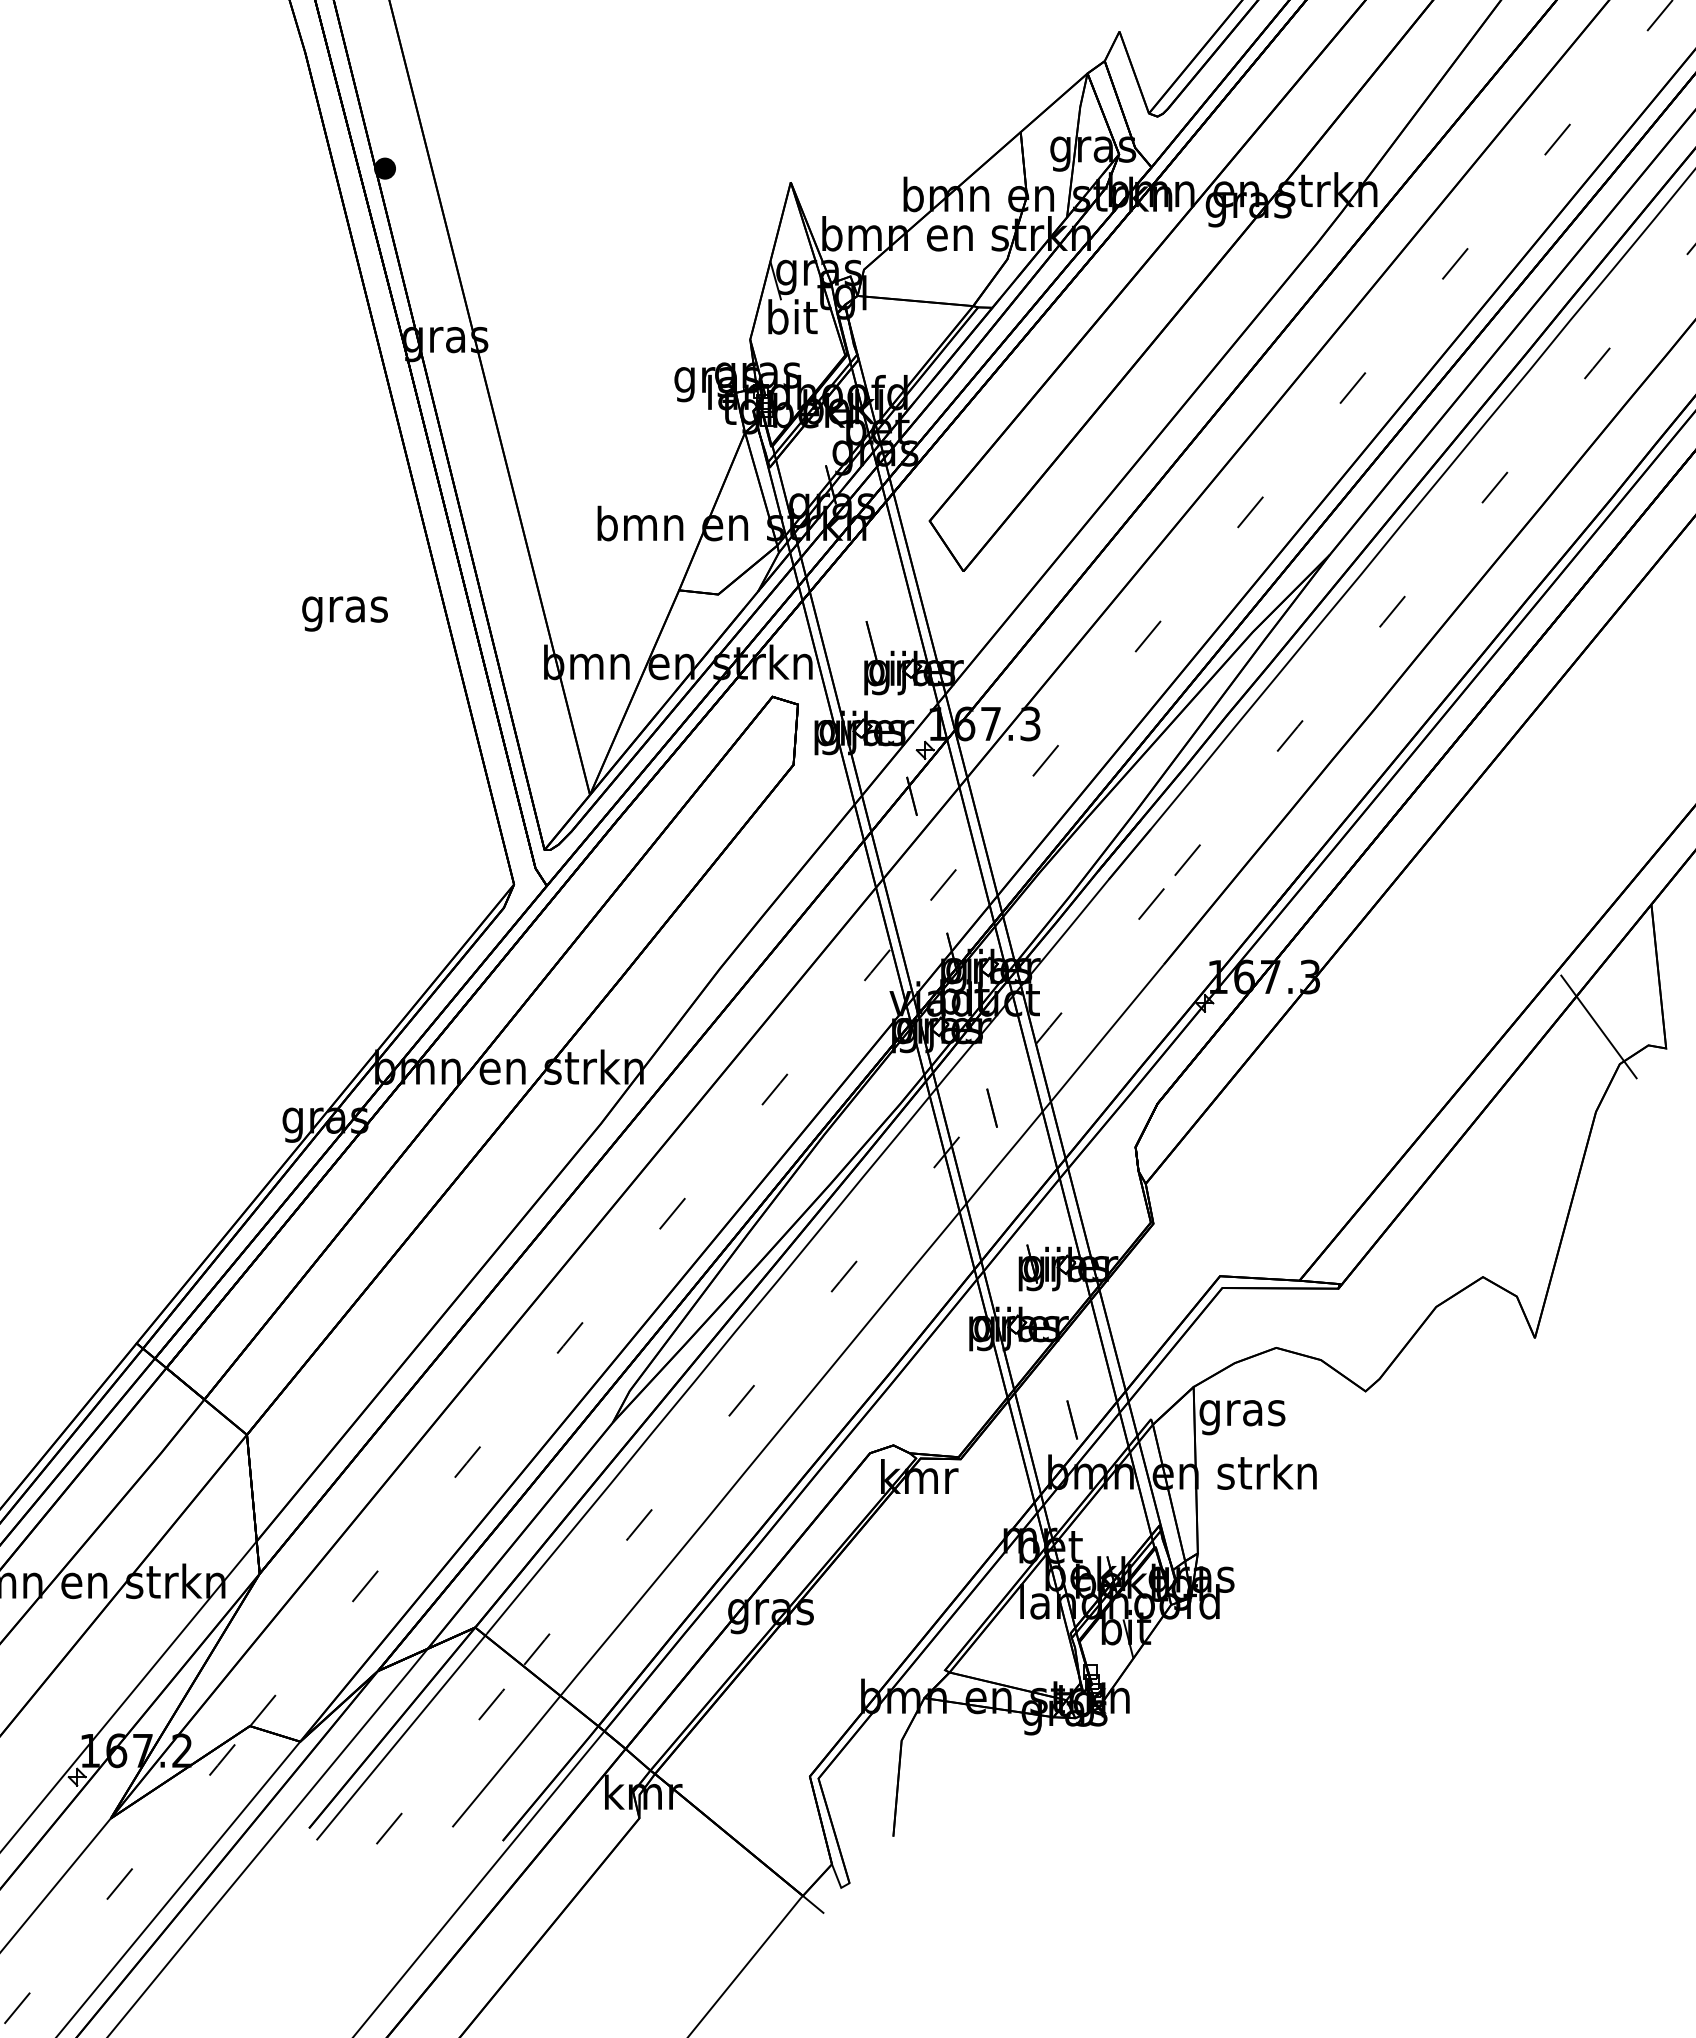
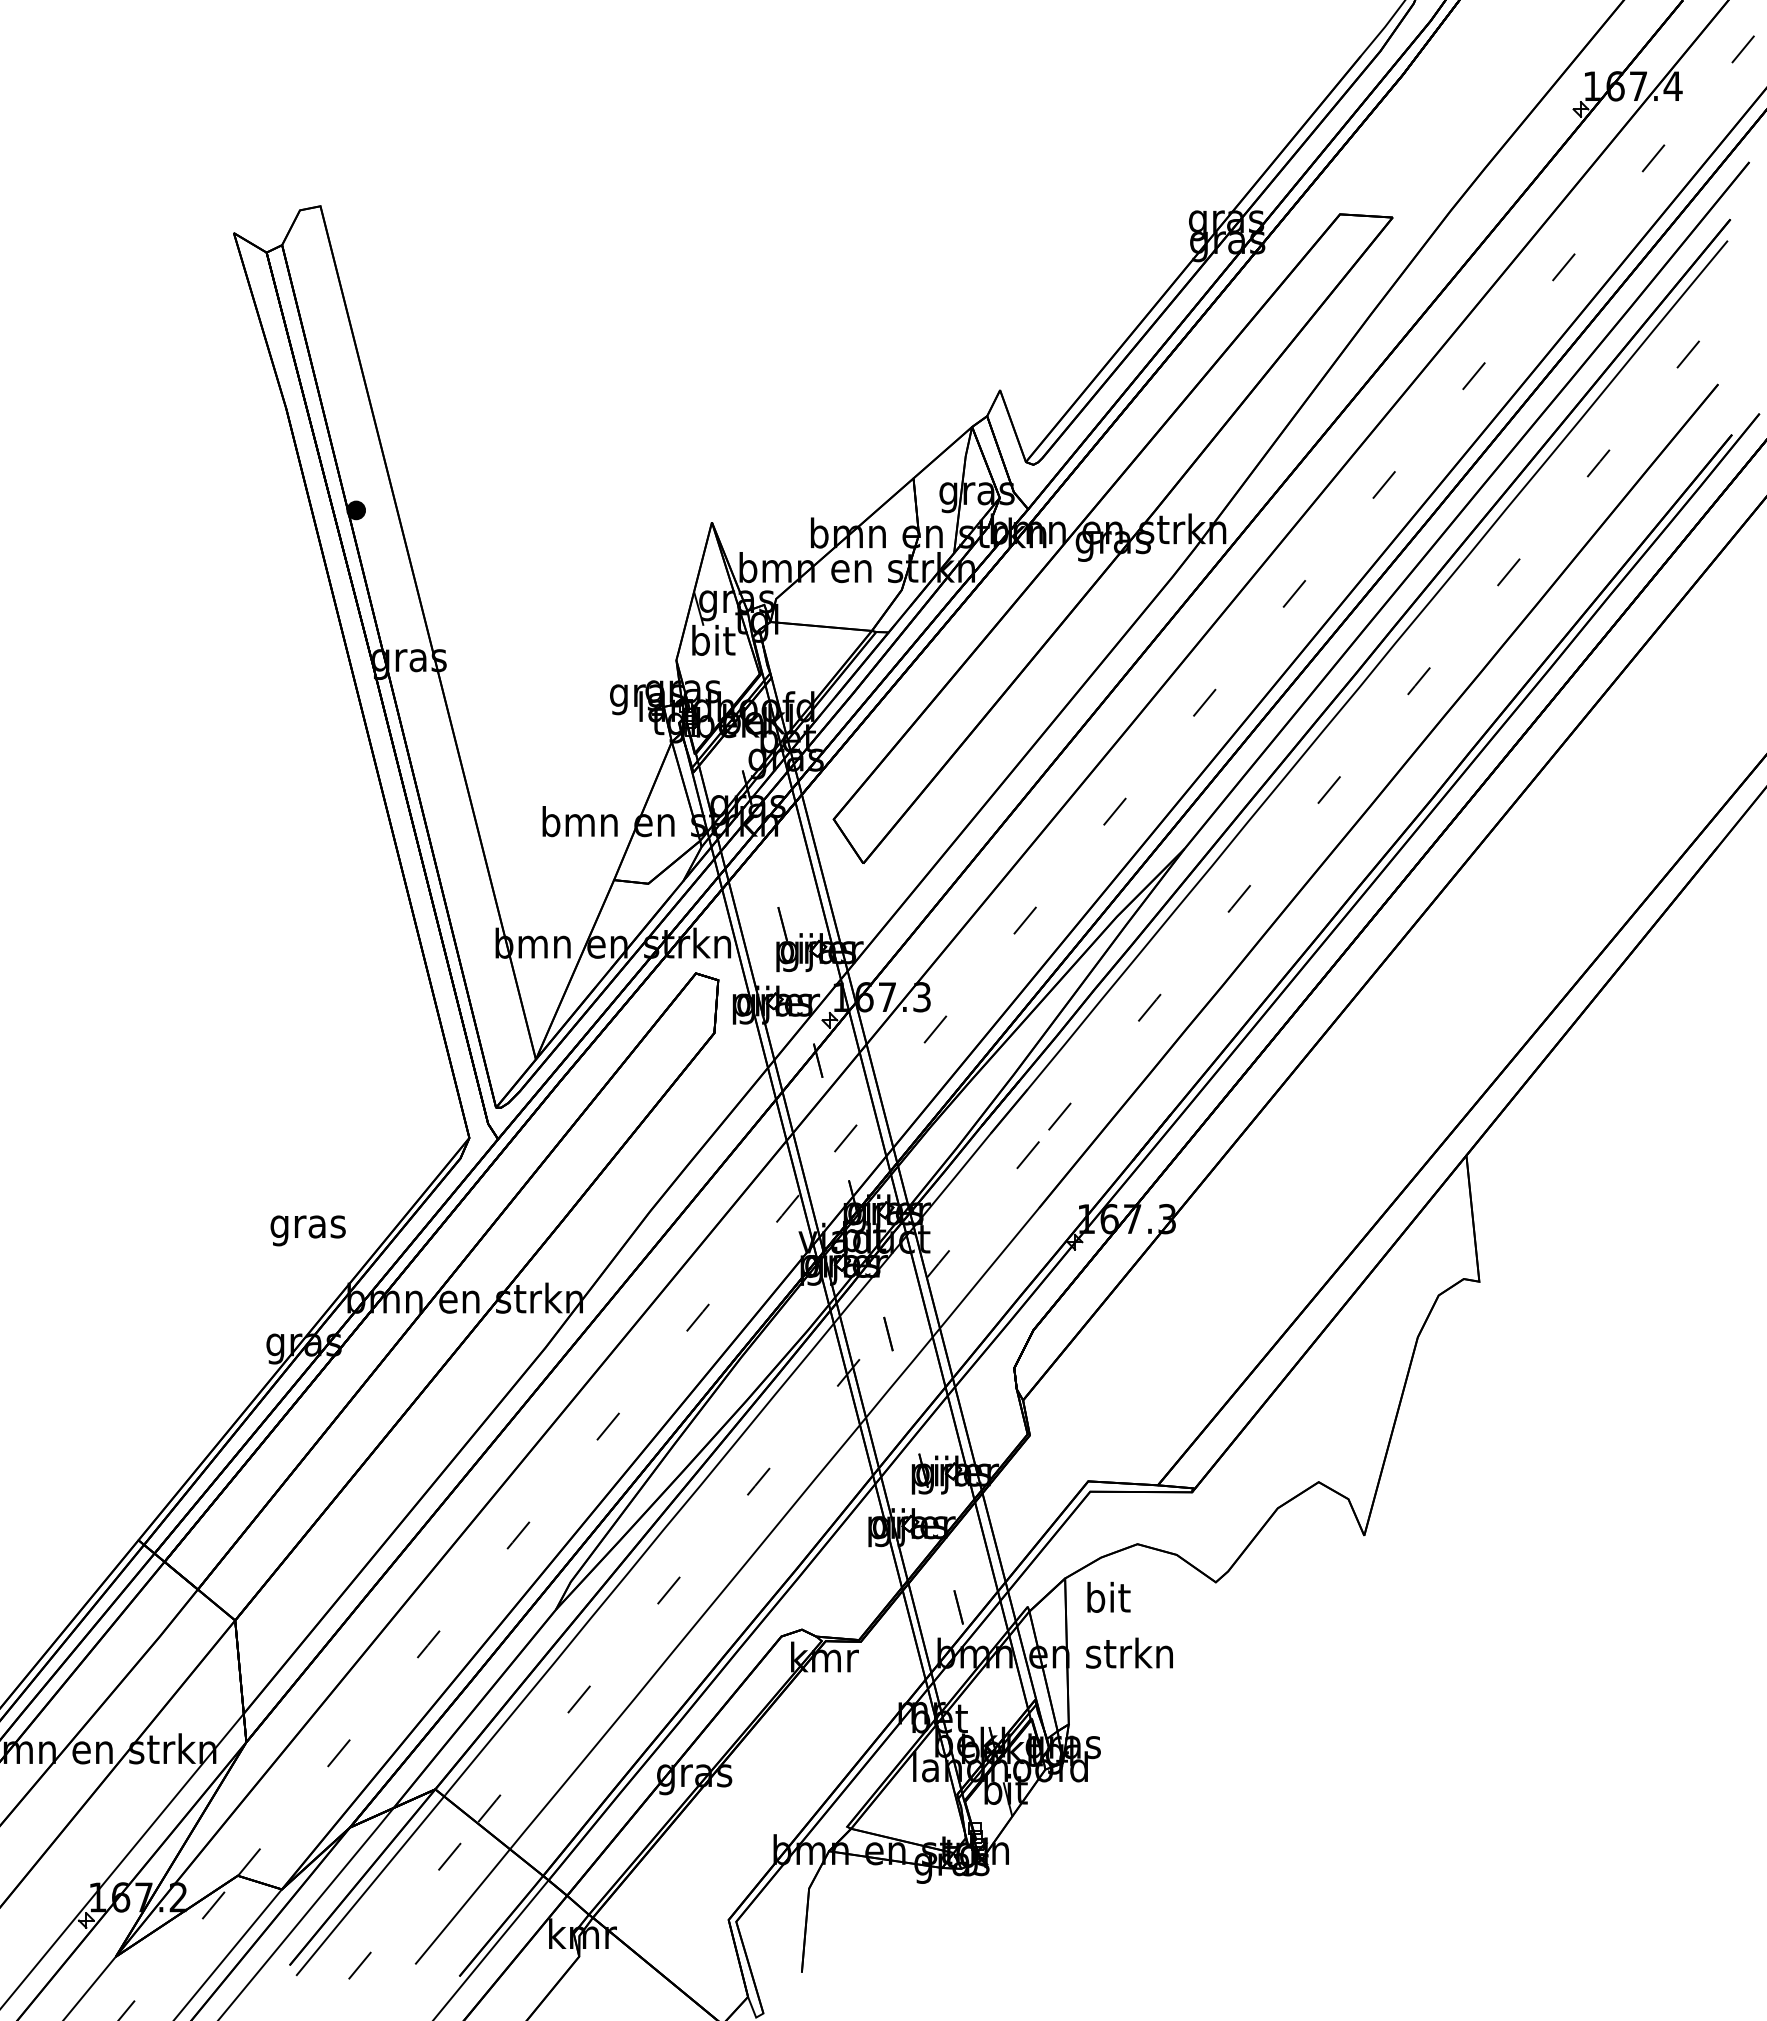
text: (344, 613) -> (307, 1230), moved
line: (1599, 1026) -> (1420, 1262), removed
text: (1241, 1412) -> (1107, 1600), gras -> bit

